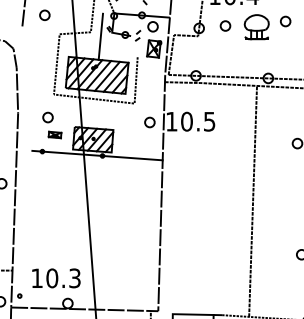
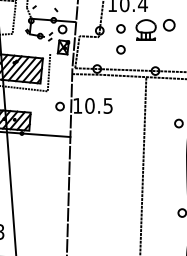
part: (285, 21) -> (169, 25), size x1.4
line: (100, 36) -> (20, 37), removed
part: (225, 51) -> (120, 49), added

